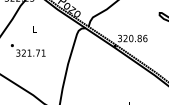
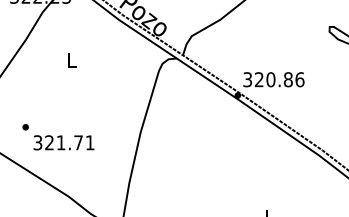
text: (27, 50) -> (56, 137), moved

